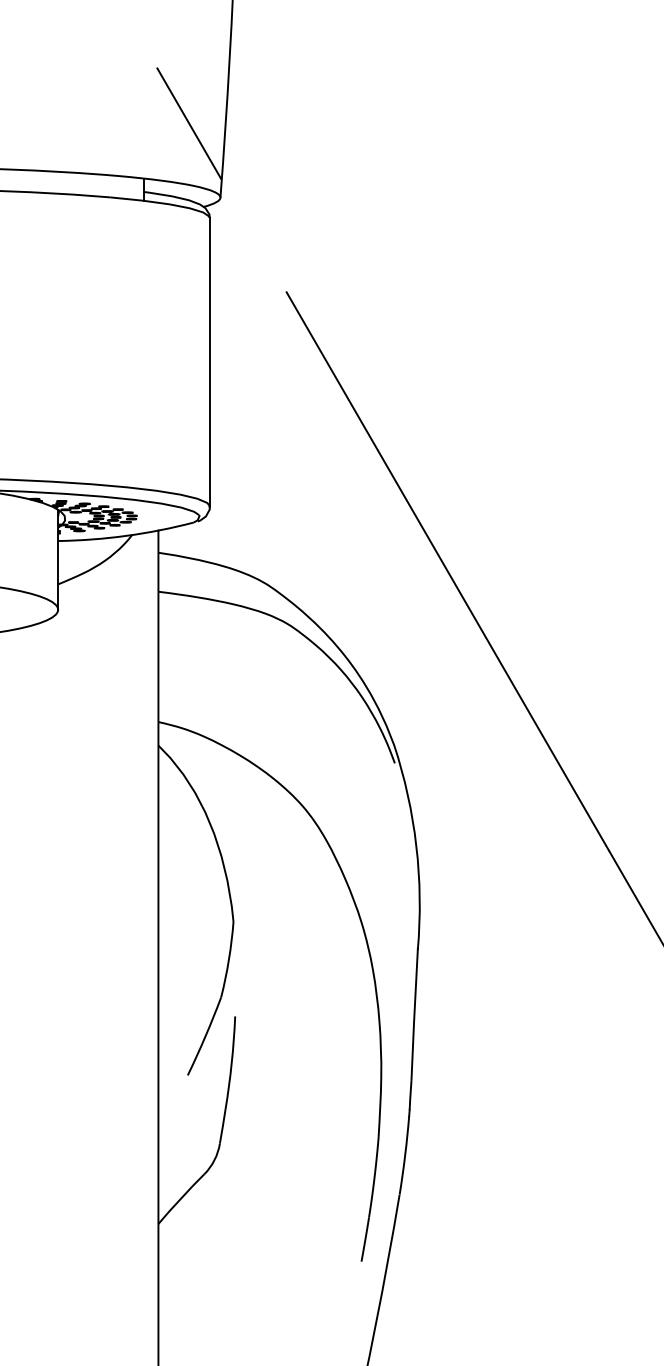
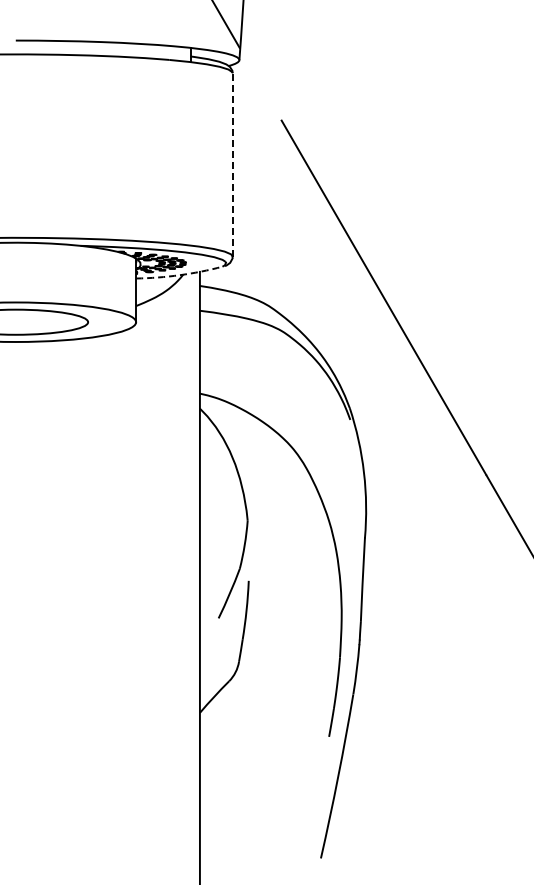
line: (209, 363) -> (232, 165), solid -> dashed
arc: (126, 536) -> (179, 275), solid -> dashed

